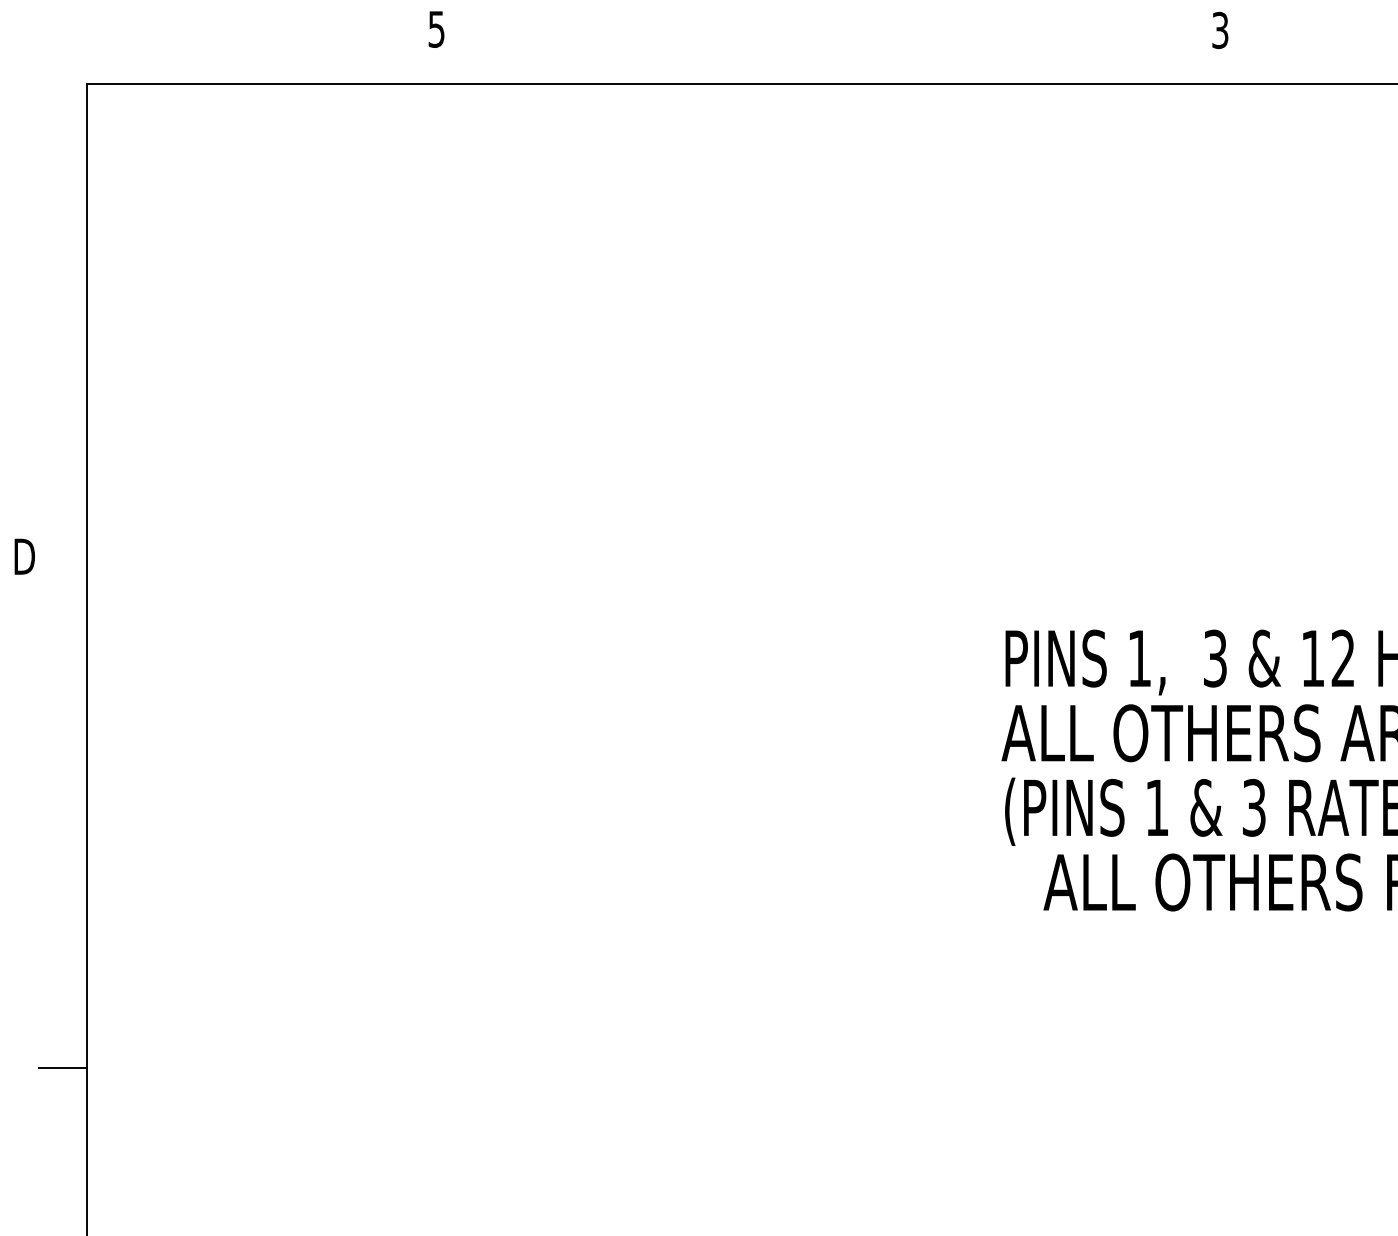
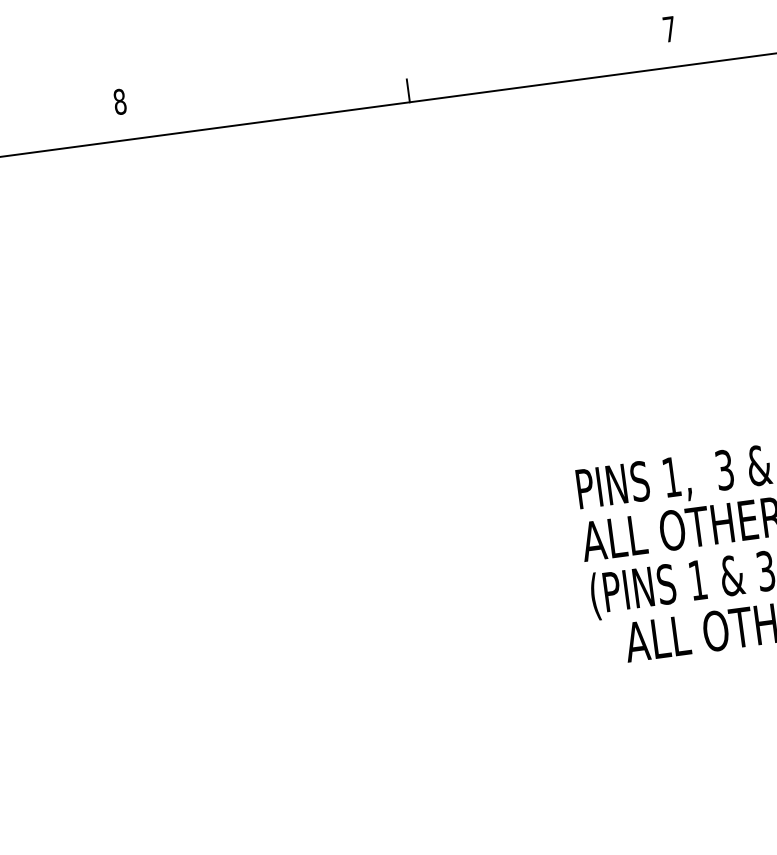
text: (436, 28) -> (119, 101), 5 -> 8
text: (1220, 30) -> (669, 29), 3 -> 7
line: (842, 67) -> (408, 90), added

